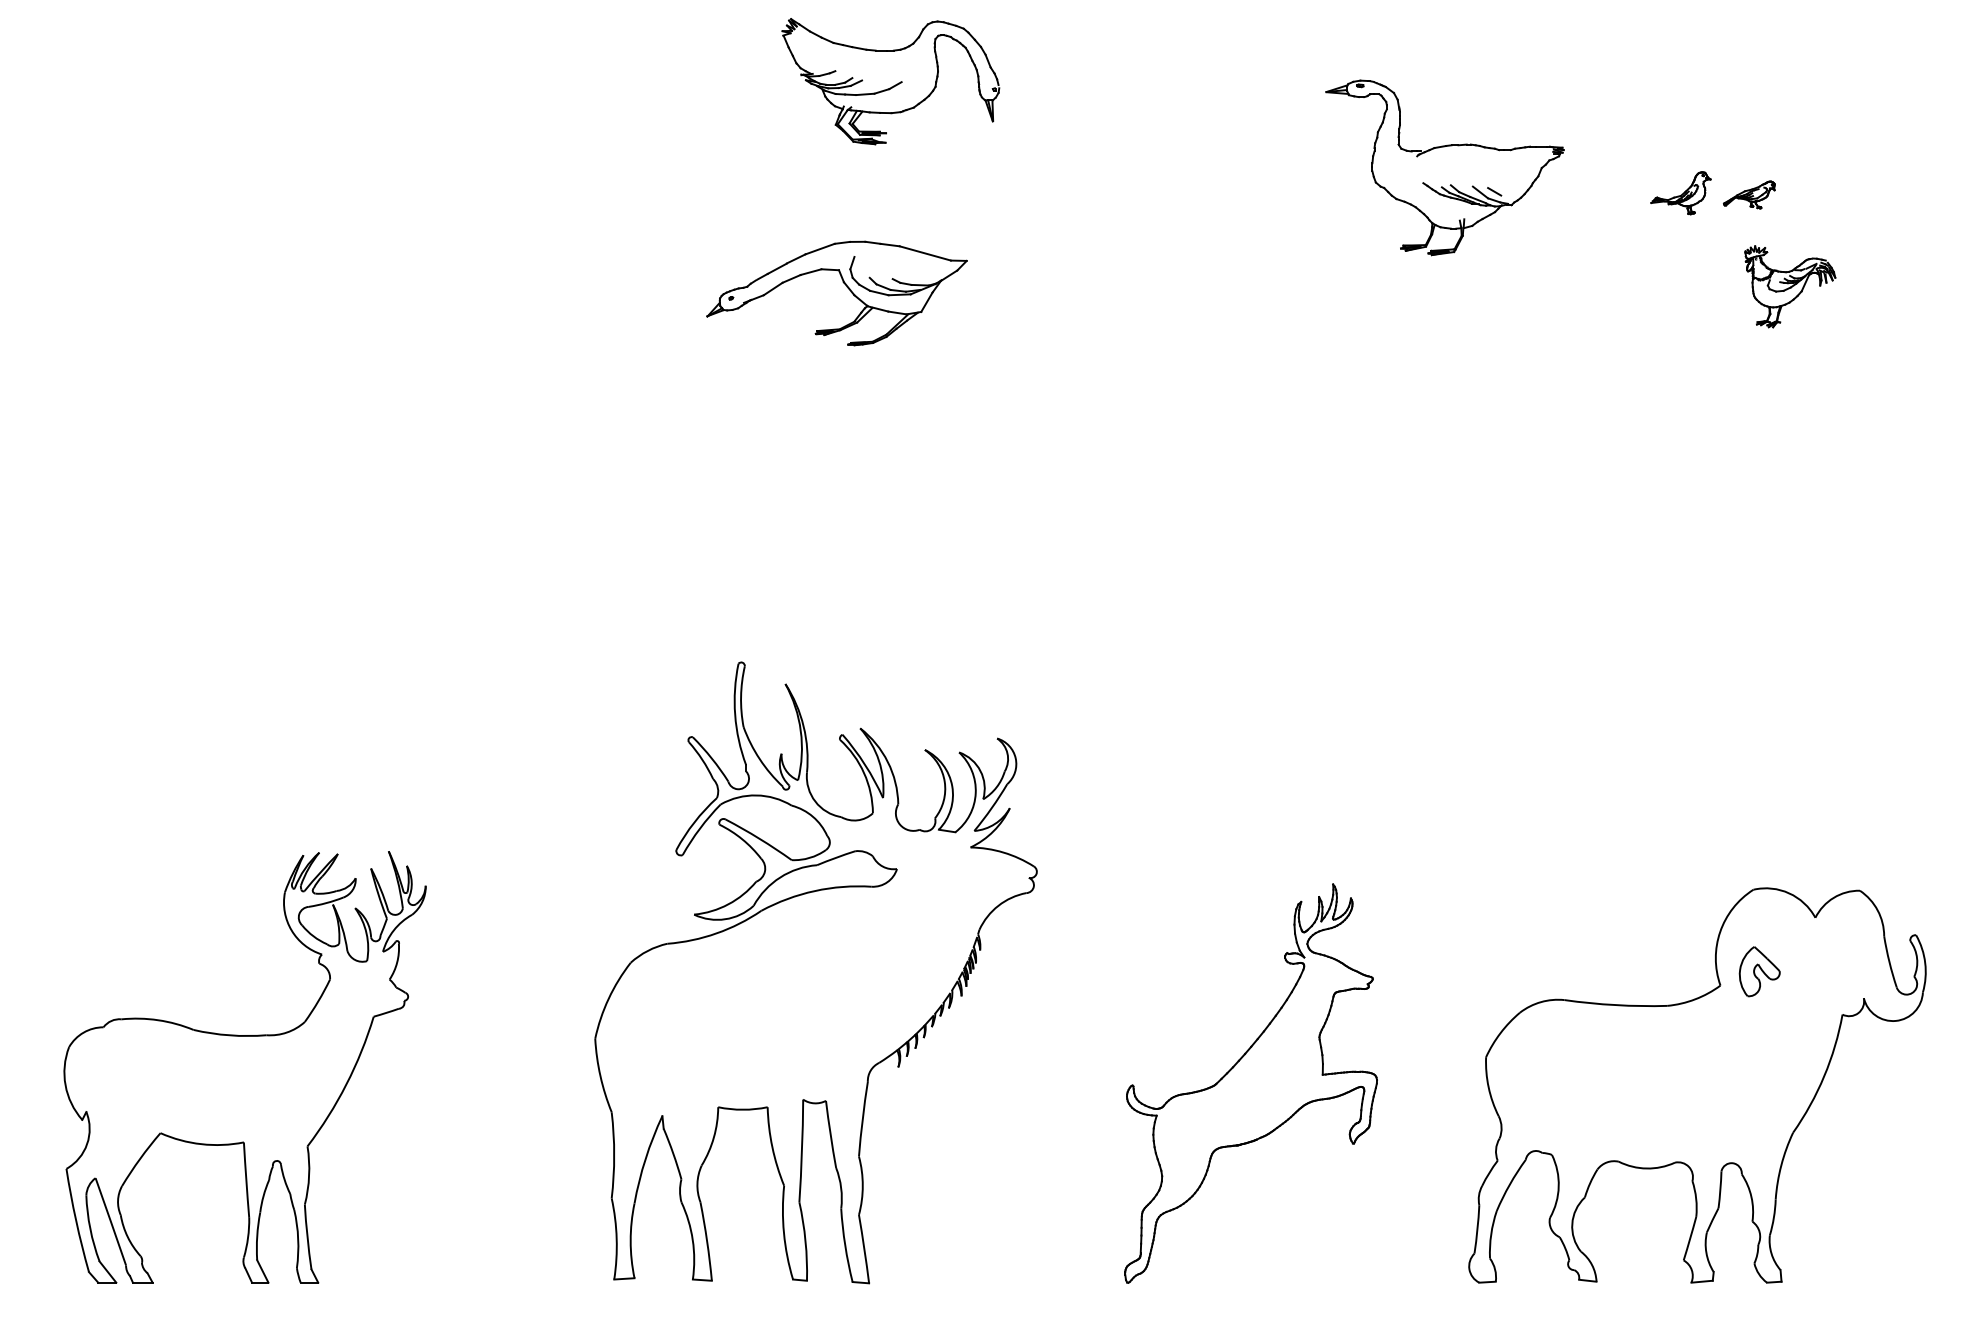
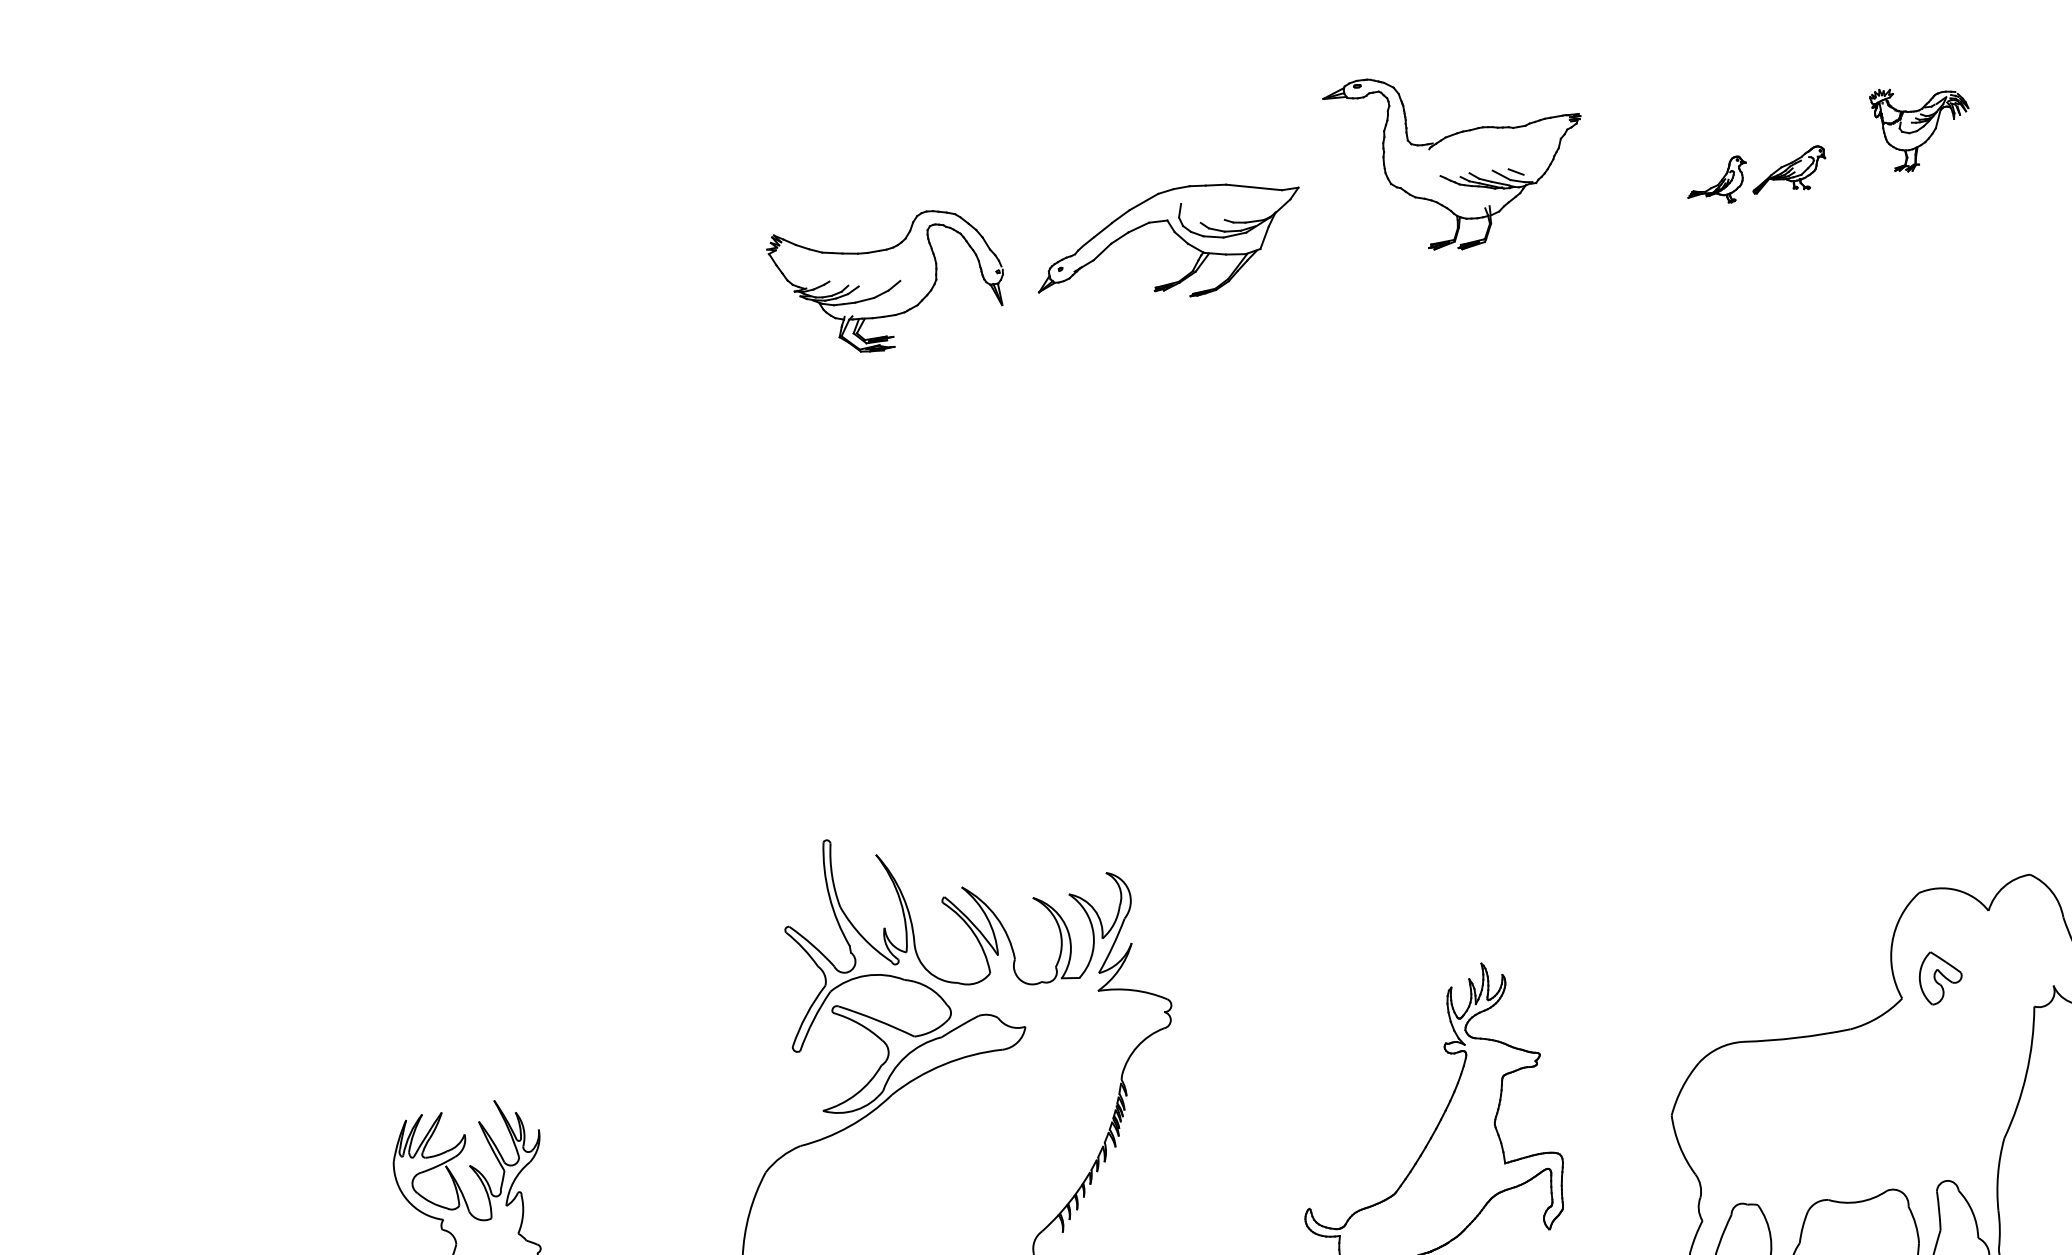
part: (890, 81) -> (888, 282), moved
part: (1444, 167) -> (1459, 155), moved
part: (1749, 194) -> (1788, 171), size x1.43
part: (1790, 286) -> (1923, 125), moved
part: (846, 287) -> (1178, 237), moved

